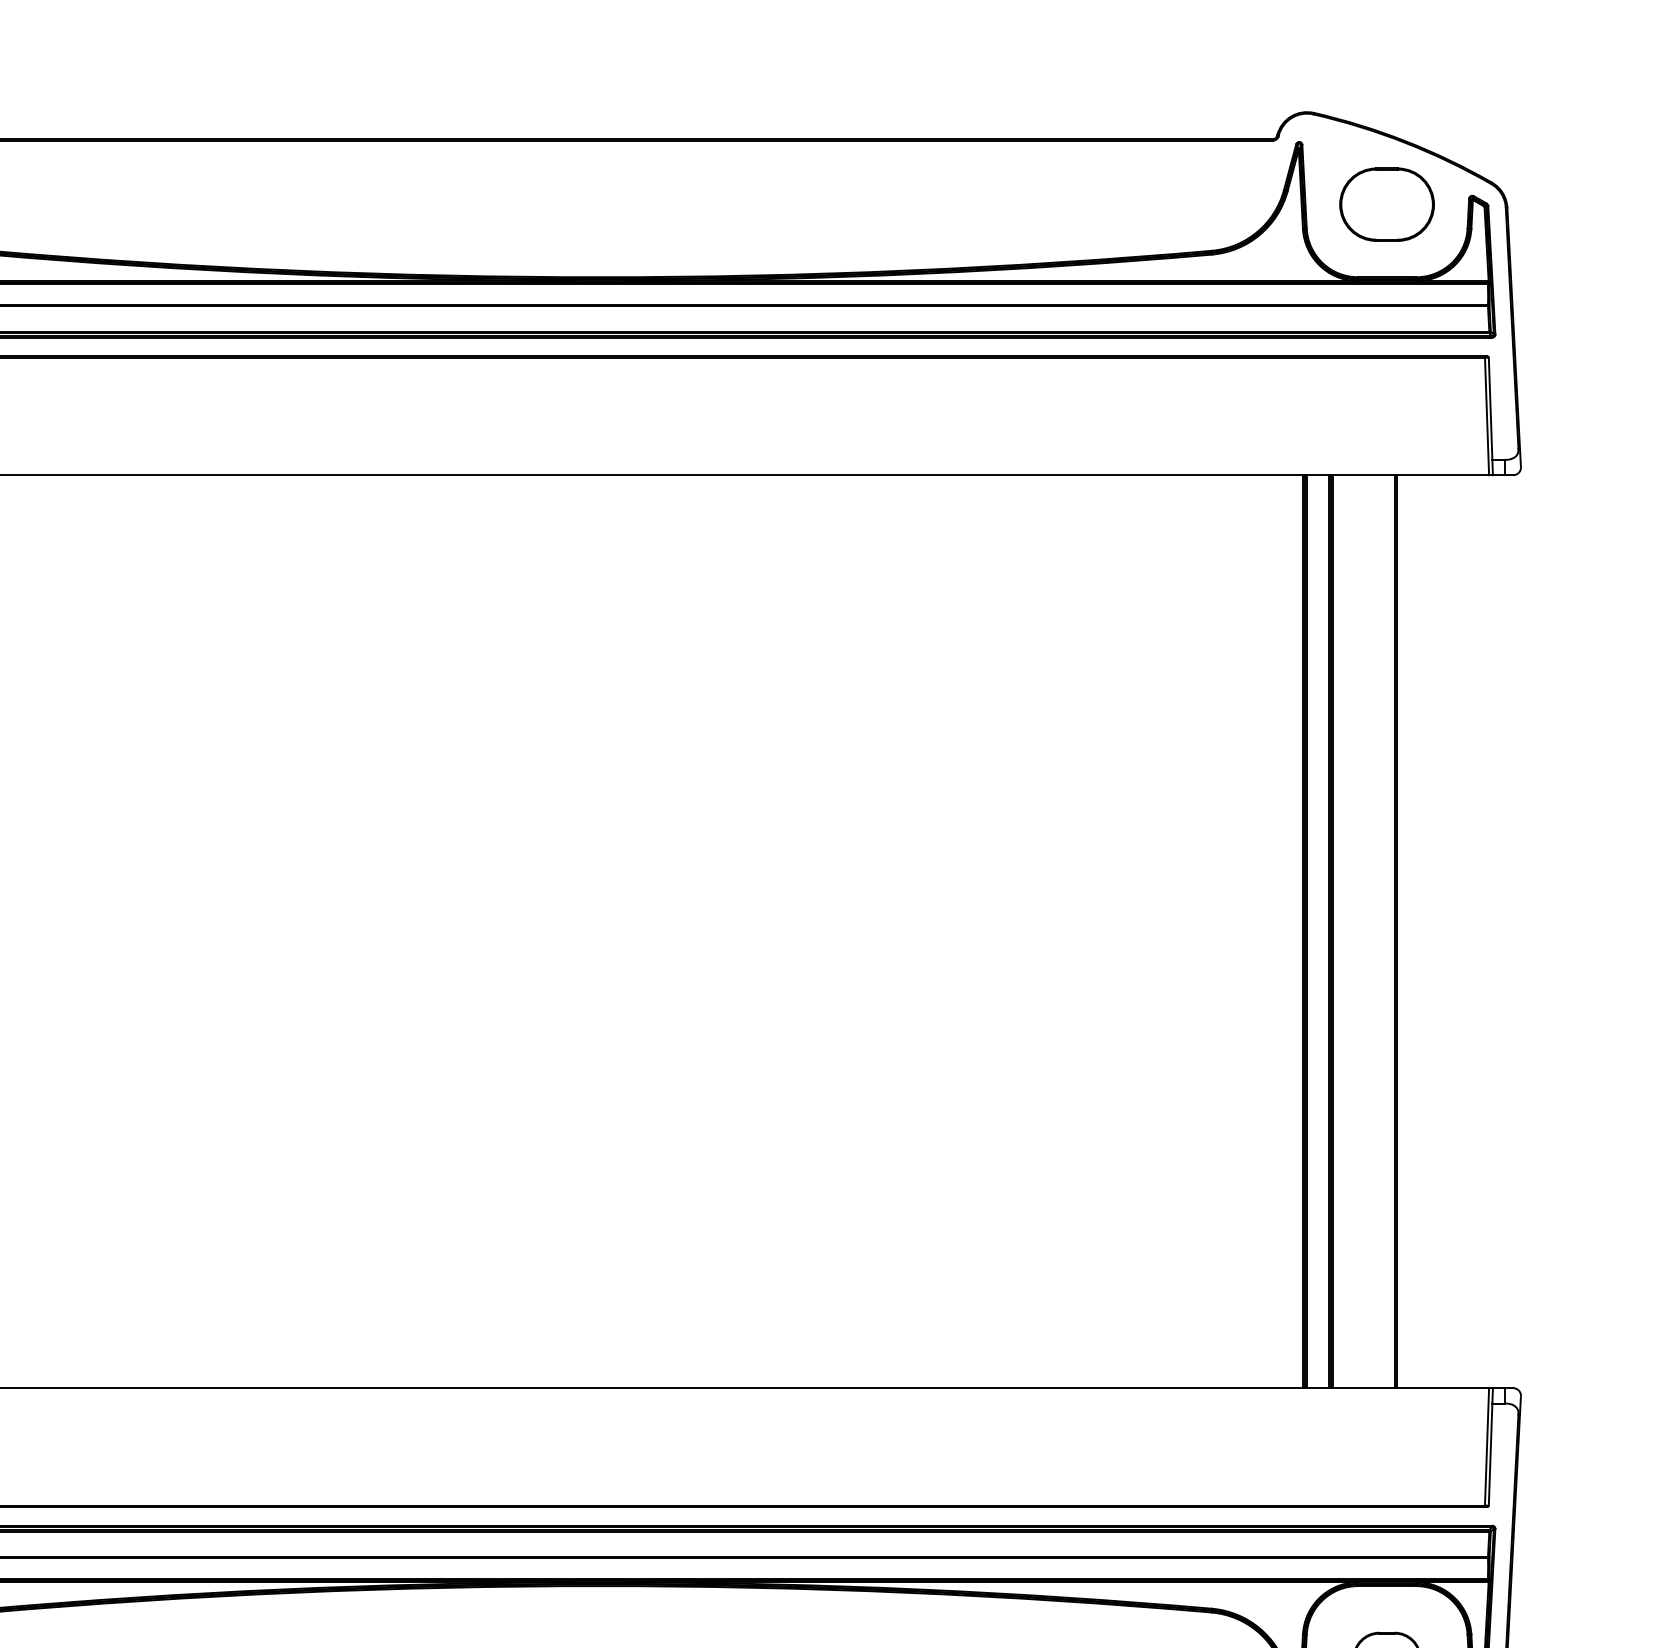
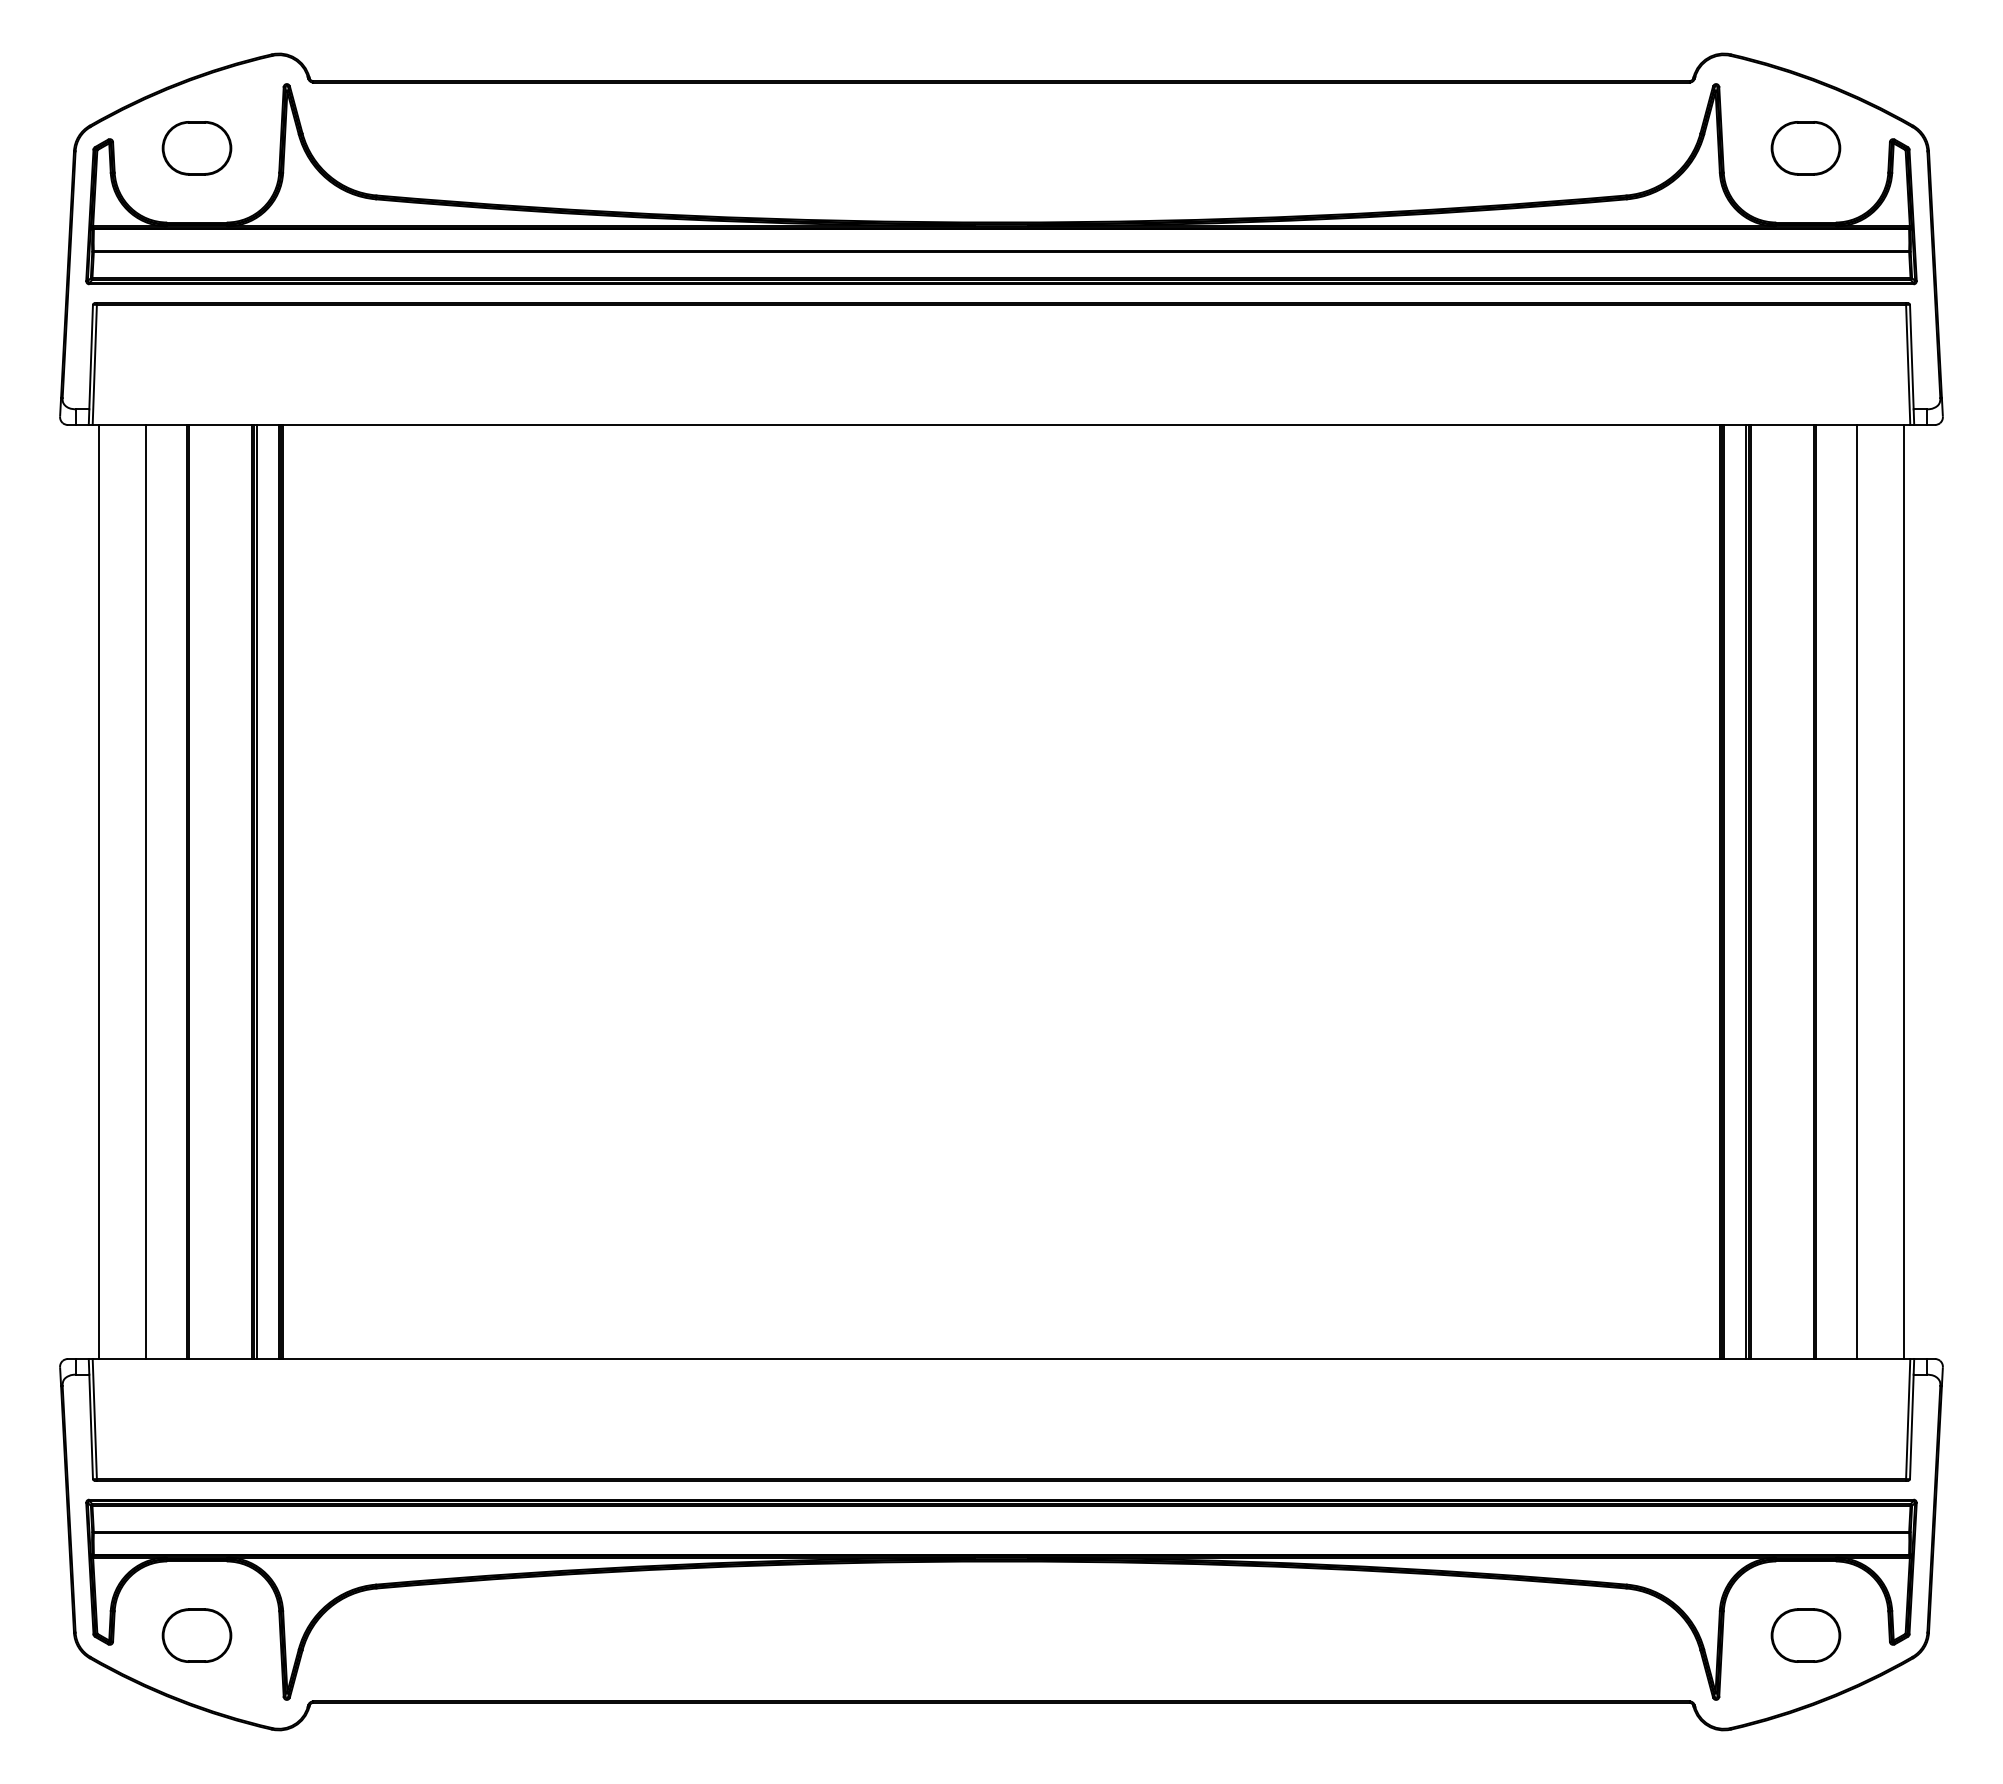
part: (1386, 204) -> (1805, 148), size x0.71
line: (1436, 931) -> (1856, 891), added
line: (1483, 931) -> (1904, 891), added

